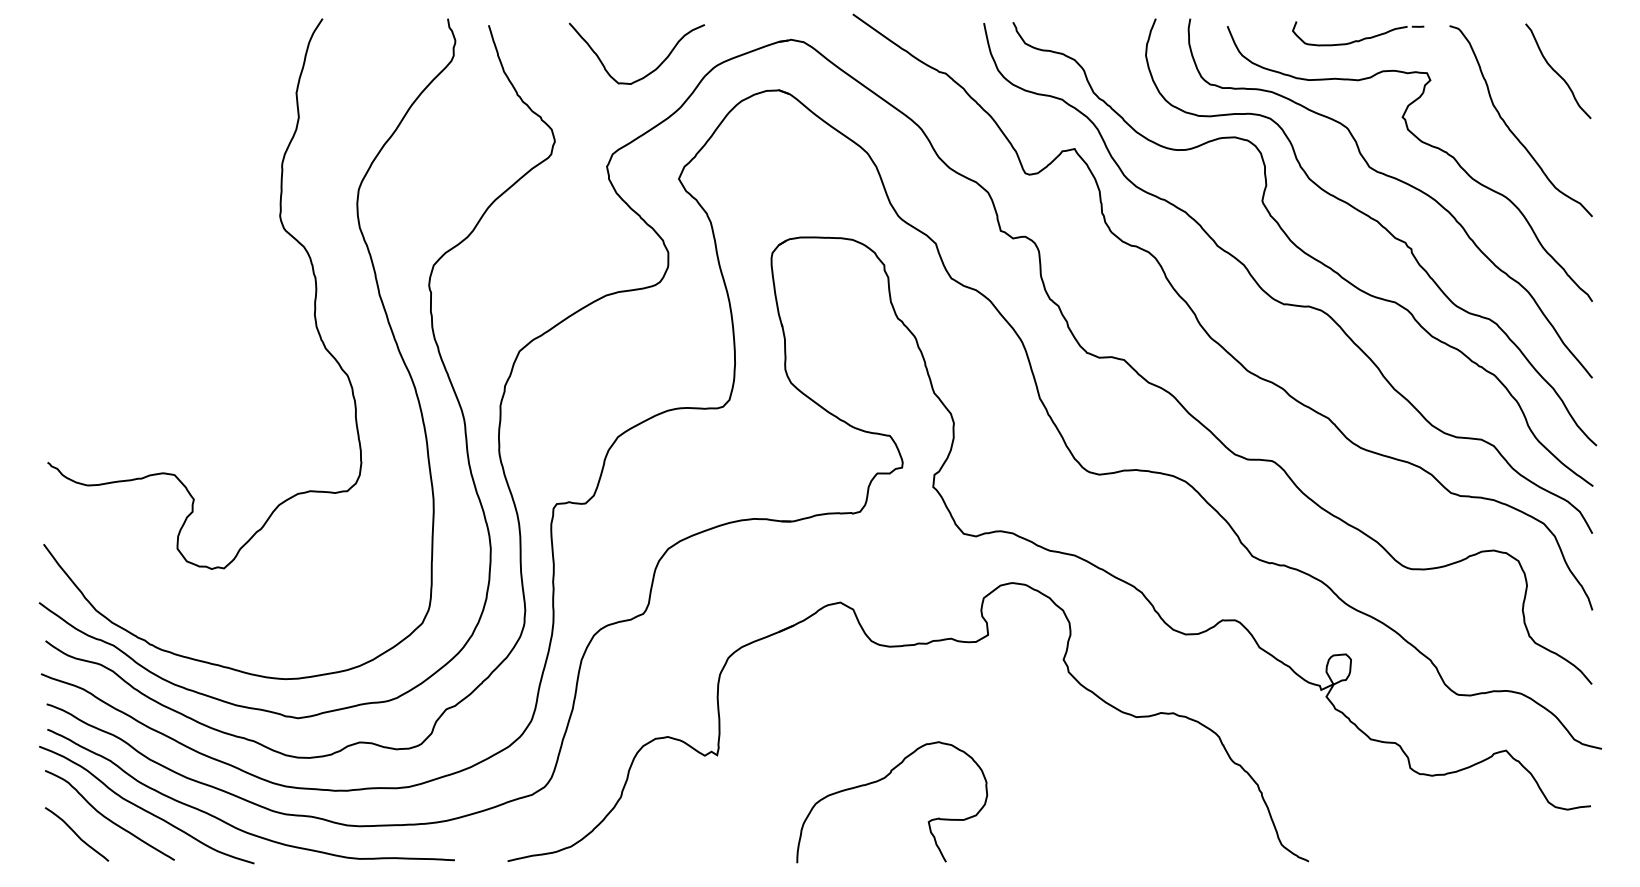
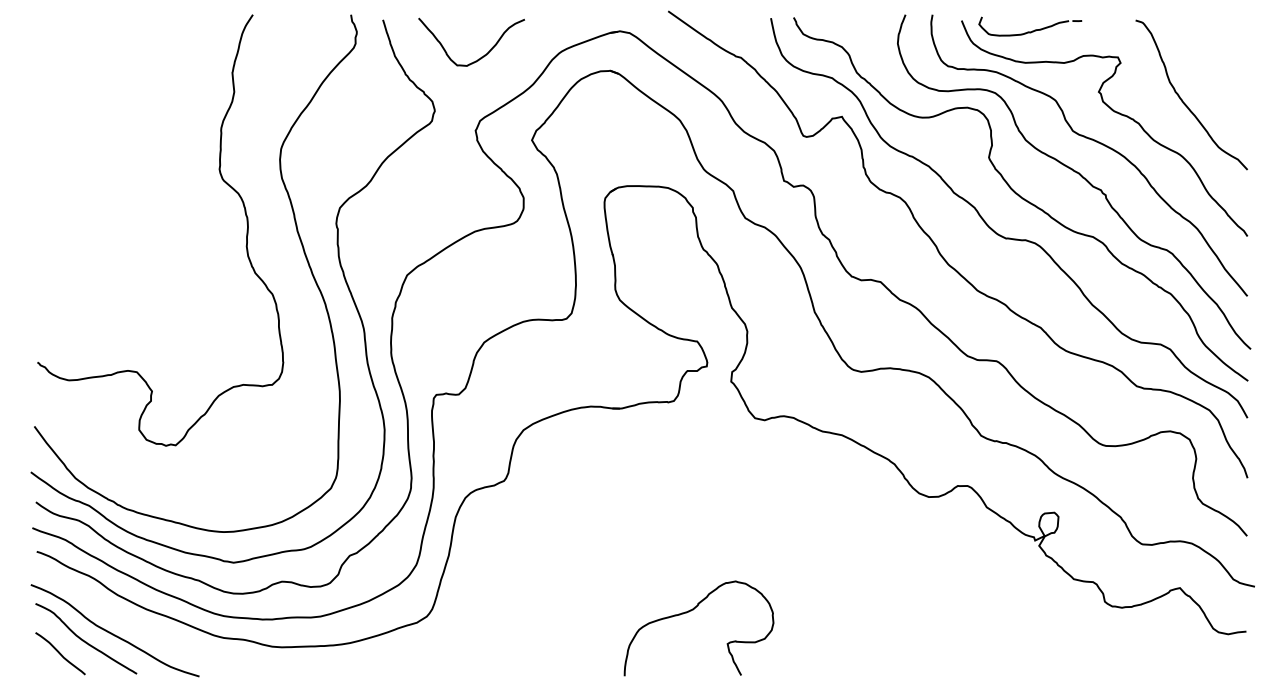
part: (1359, 39) -> (1031, 31), moved
curve: (649, 72) -> (481, 56), moved
curve: (1557, 72) -> (1220, 56), removed
part: (899, 647) -> (704, 507), removed
curve: (235, 826) -> (184, 647), removed

